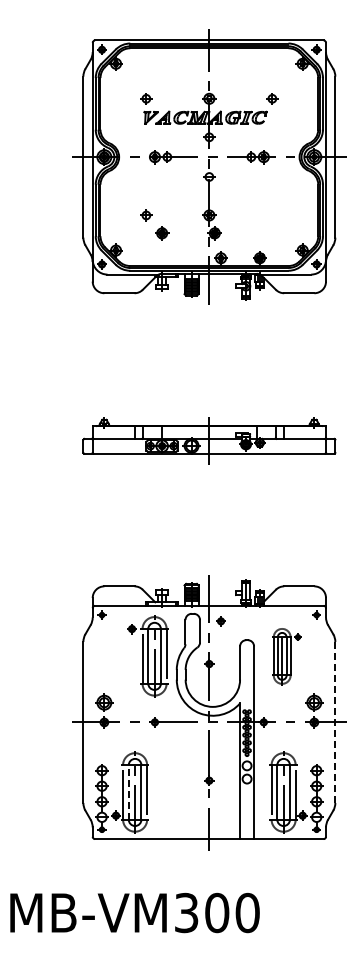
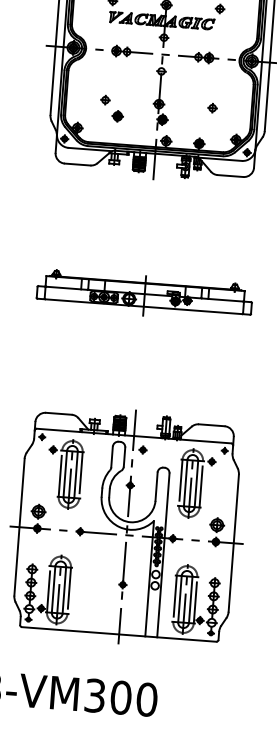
part: (272, 215) -> (212, 108), added
part: (147, 656) -> (64, 474), moved
part: (286, 656) -> (196, 484), size x1.43
line: (335, 722) -> (233, 543), dashed -> solid
line: (128, 791) -> (53, 588), dashed -> solid

